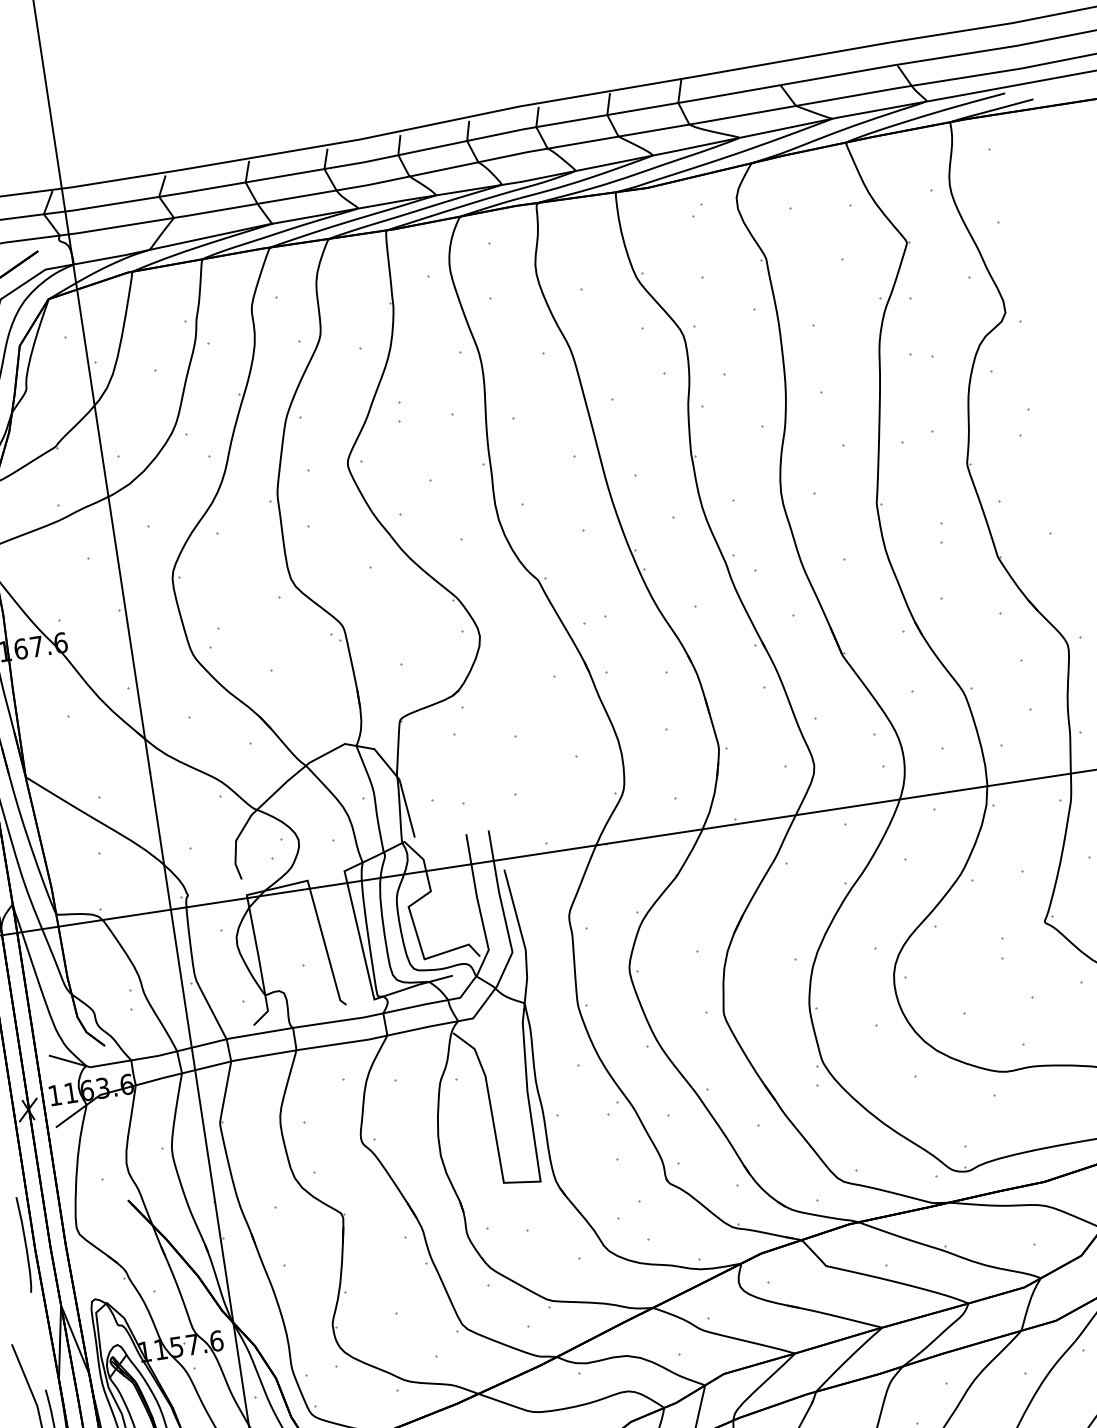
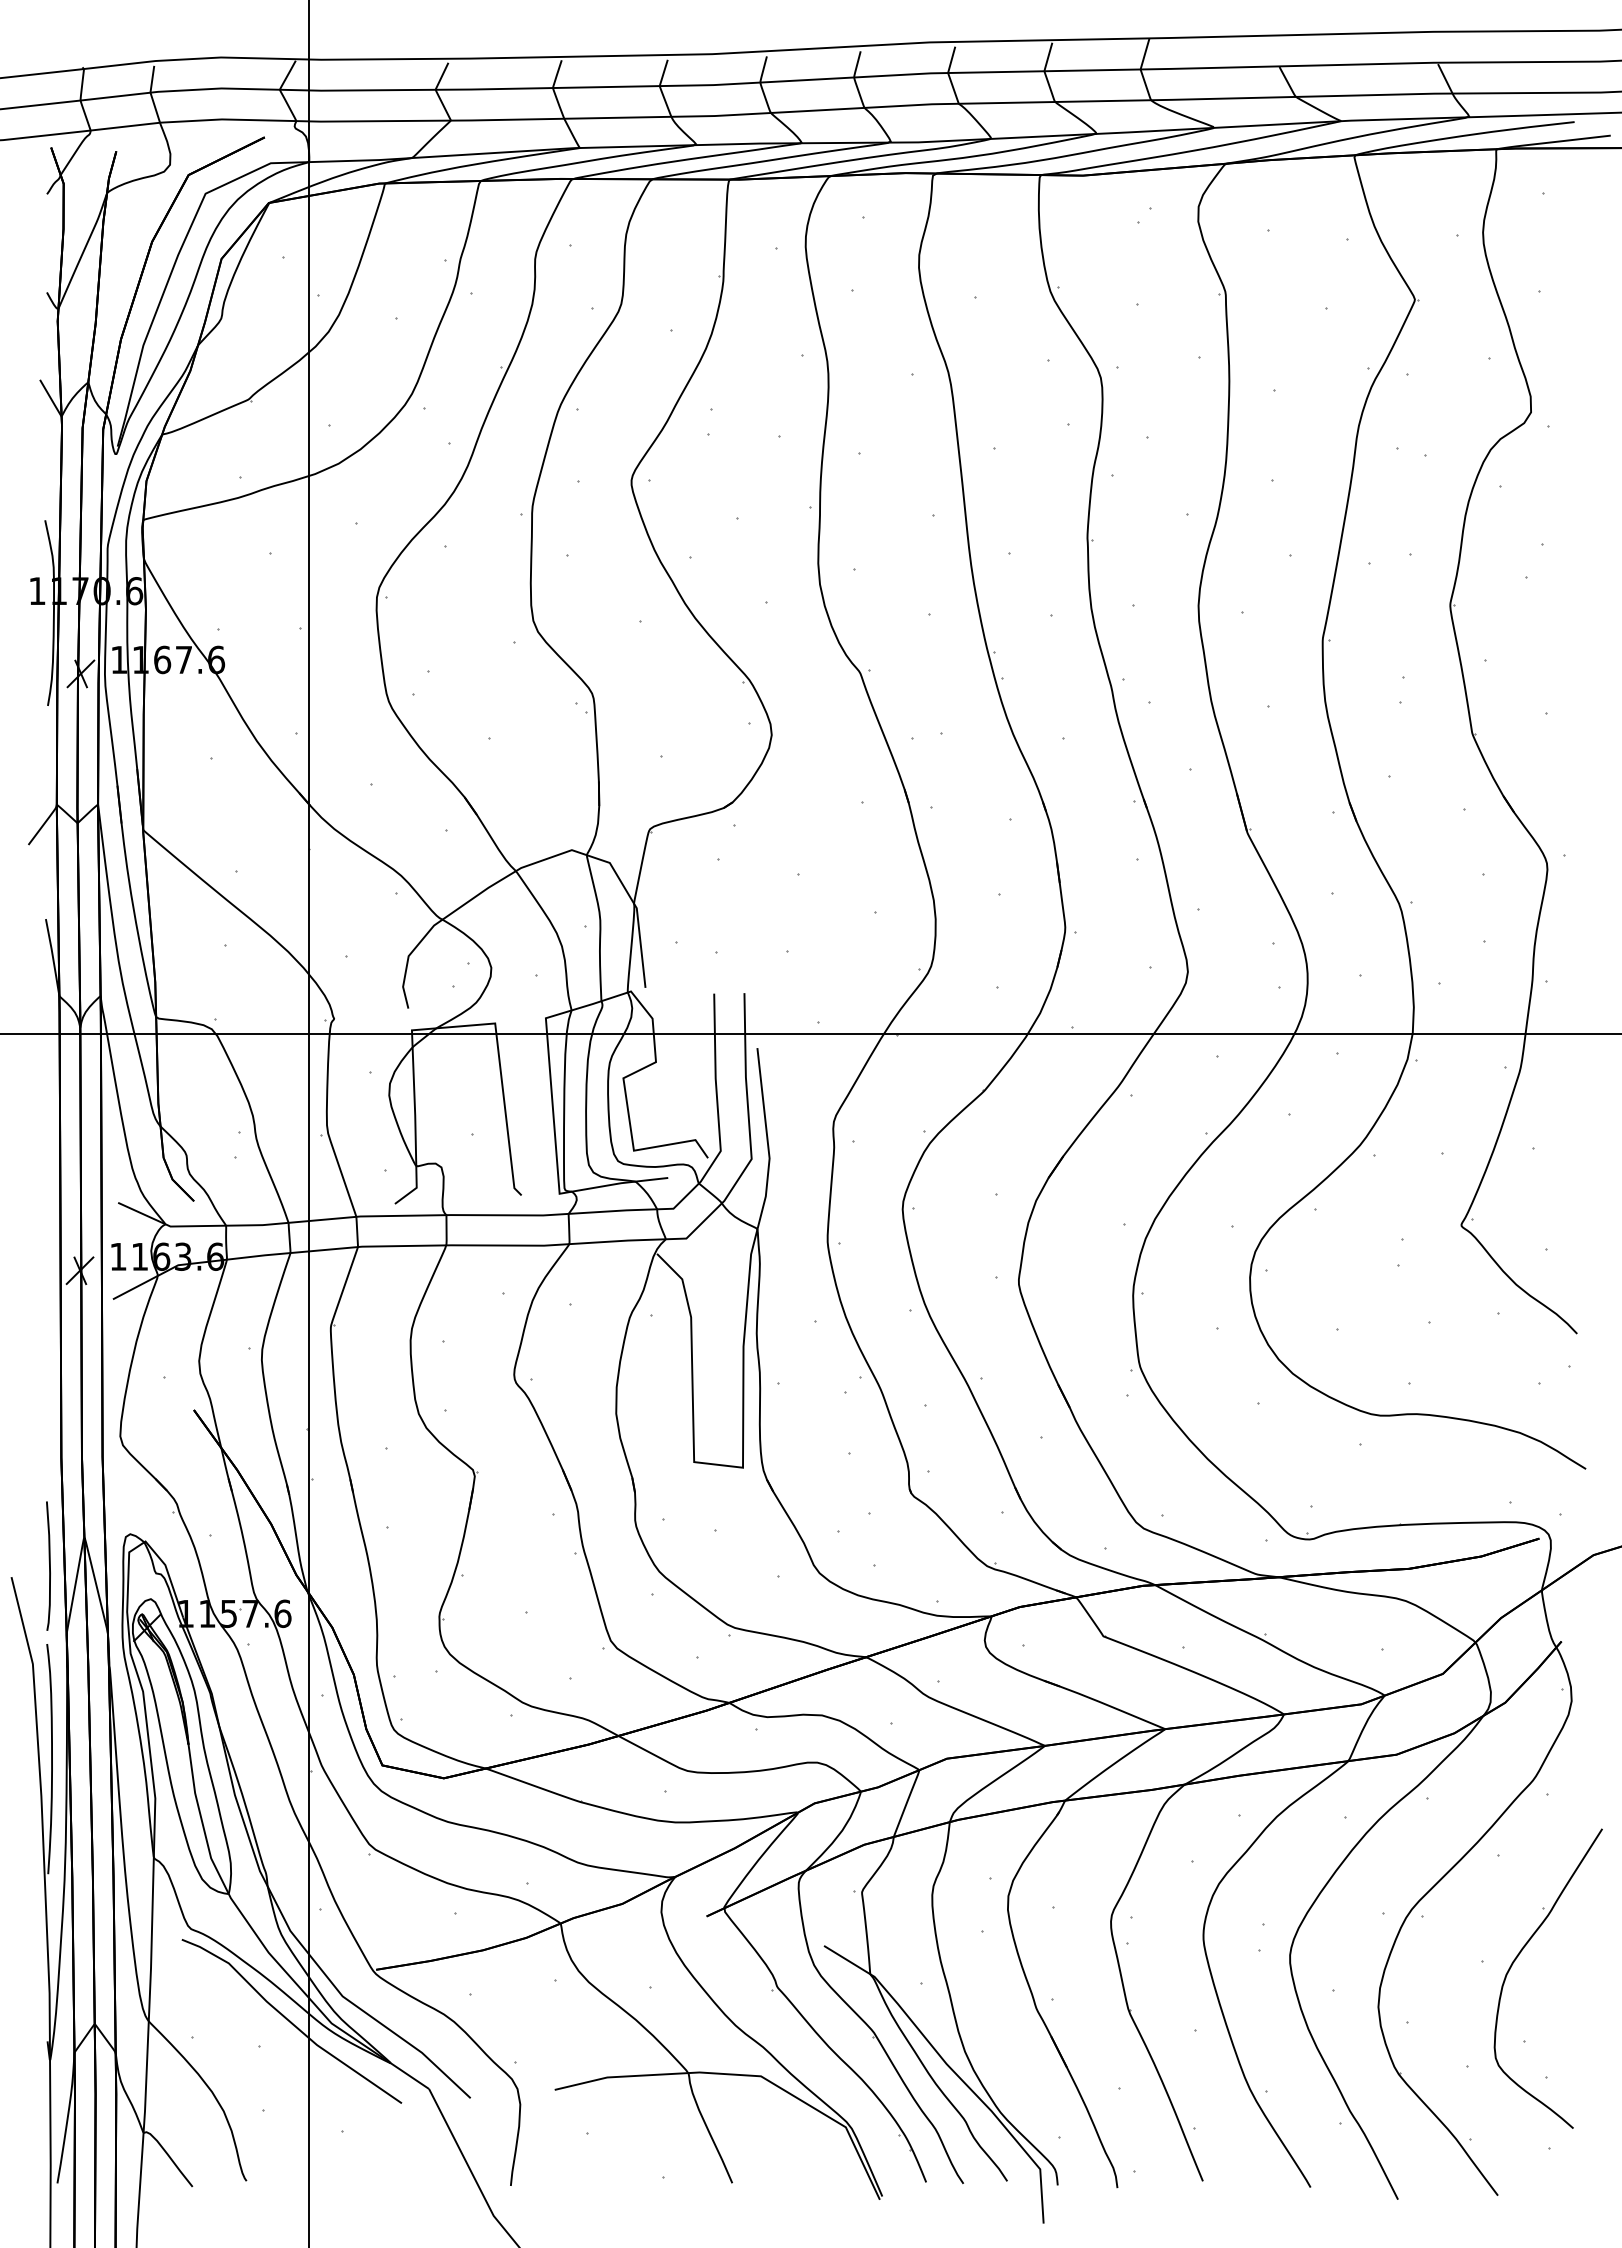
curve: (25, 1244) -> (49, 1565), moved

